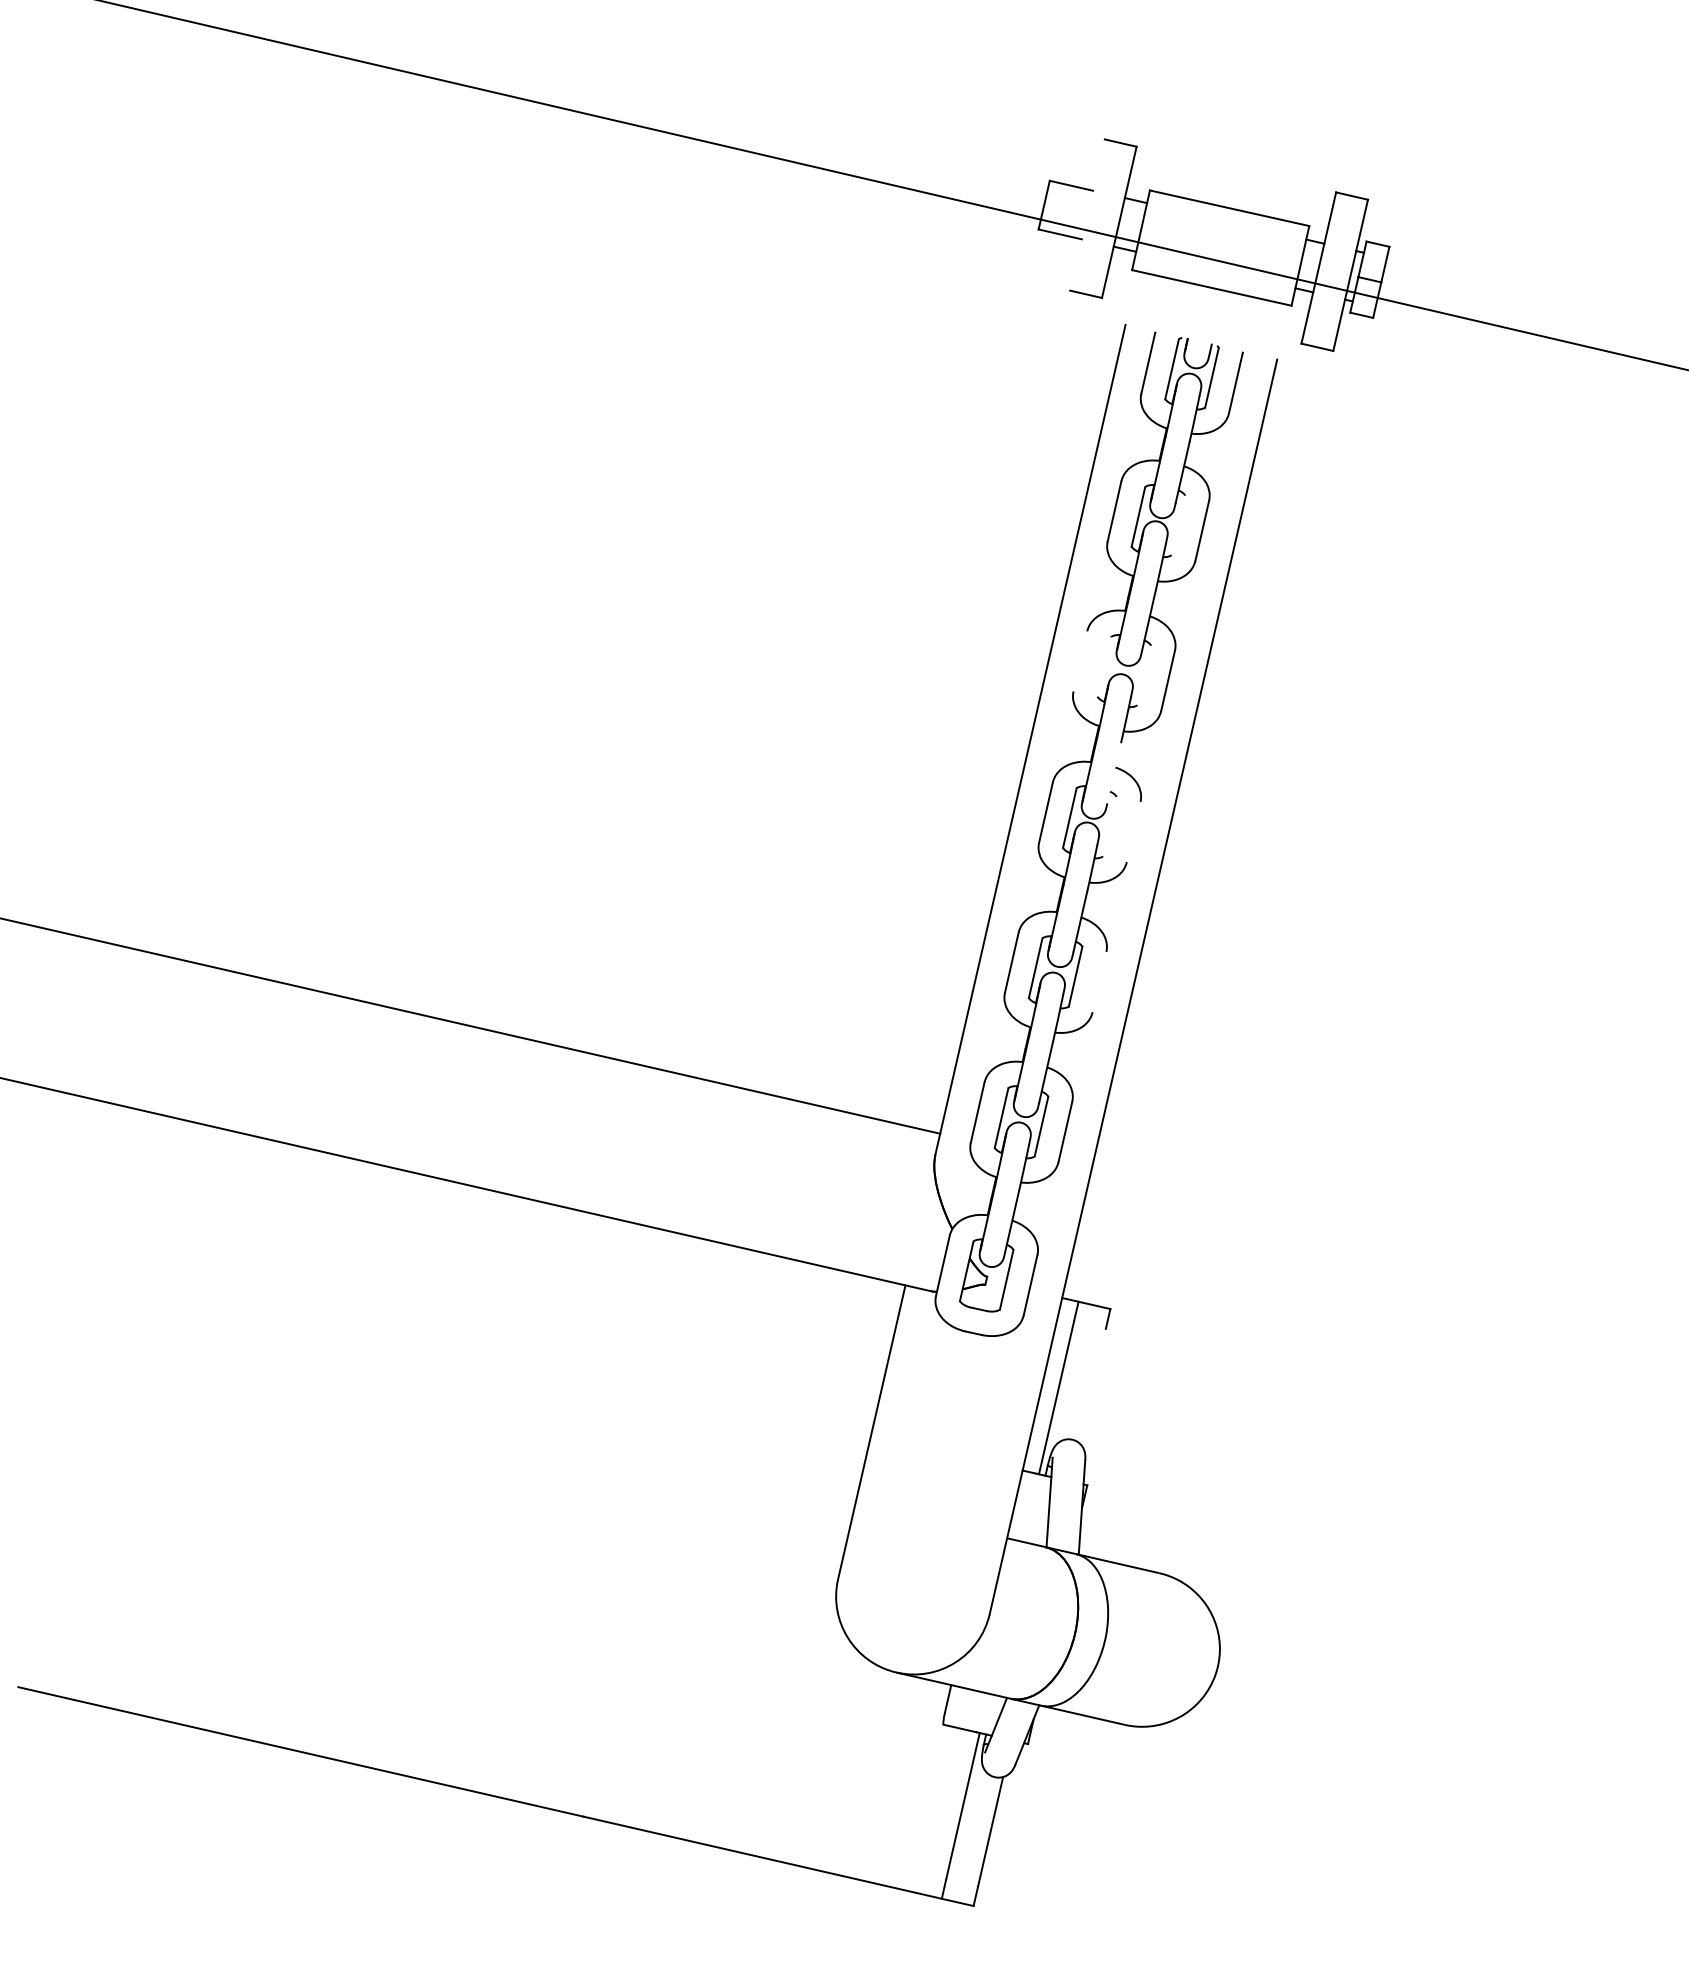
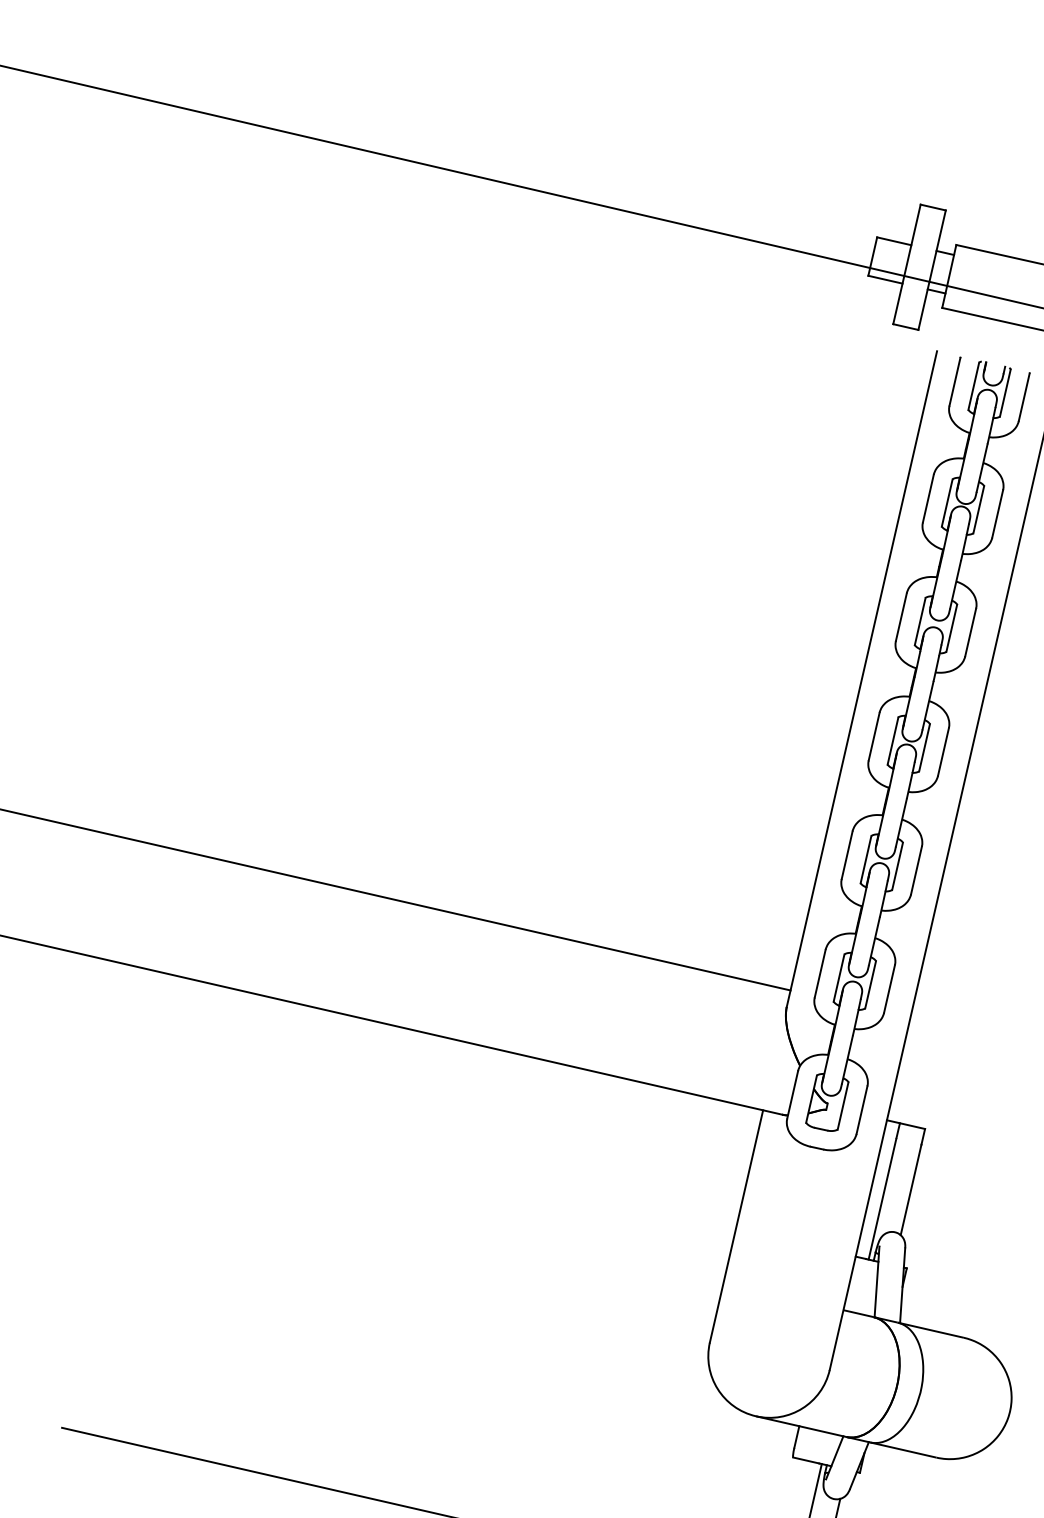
line: (1087, 214) -> (906, 263), added
line: (1178, 525) -> (978, 509), added
line: (1080, 661) -> (901, 617), added
line: (1104, 666) -> (920, 621), added
line: (1144, 675) -> (952, 628), added
line: (1114, 773) -> (928, 705), added
line: (1109, 826) -> (924, 747), added
line: (1133, 831) -> (943, 751), added
line: (1099, 981) -> (916, 870), added
line: (1092, 1385) -> (910, 1189), added

